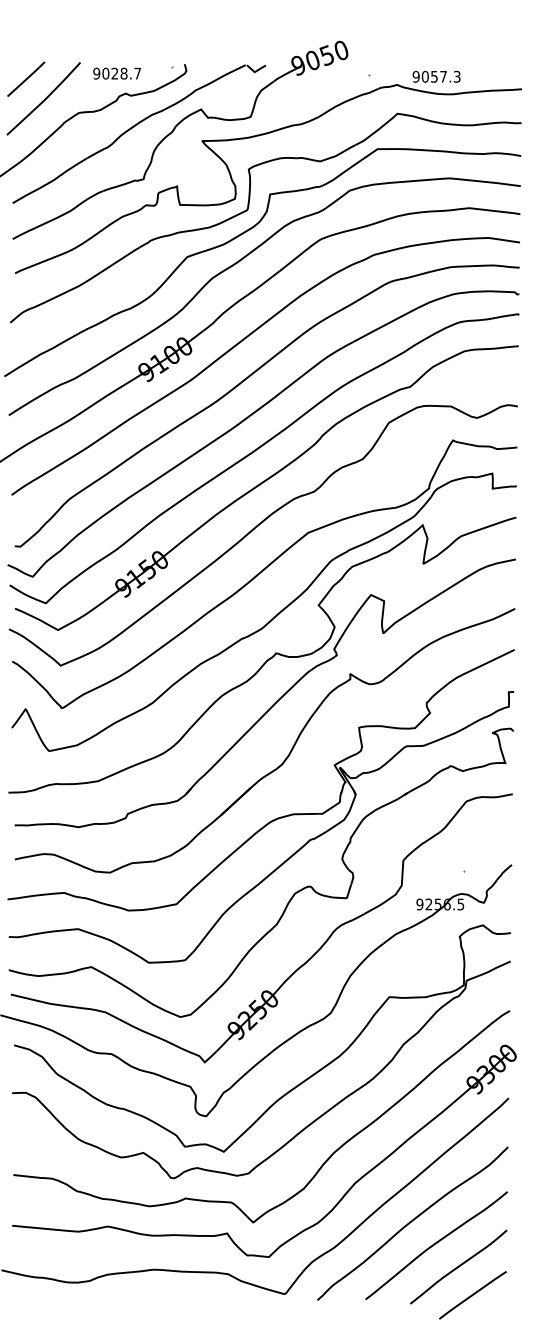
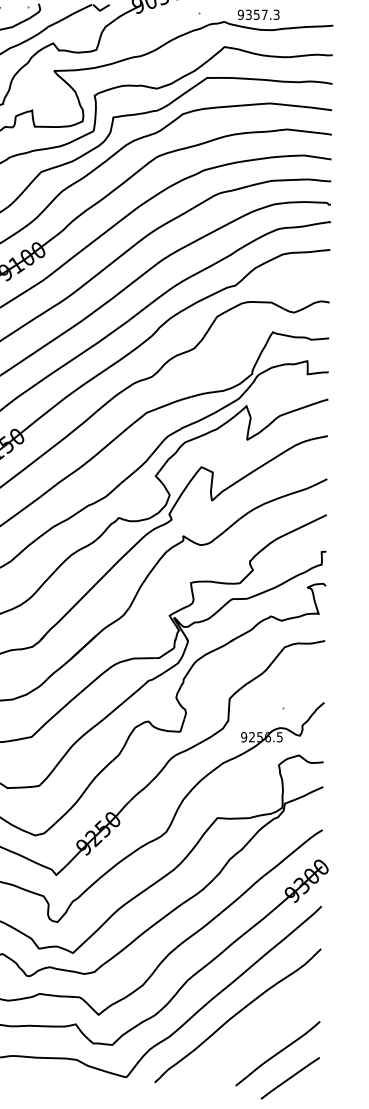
text: (424, 76) -> (248, 14), 9057.3 -> 9357.3
curve: (436, 1244) -> (258, 1033), removed

